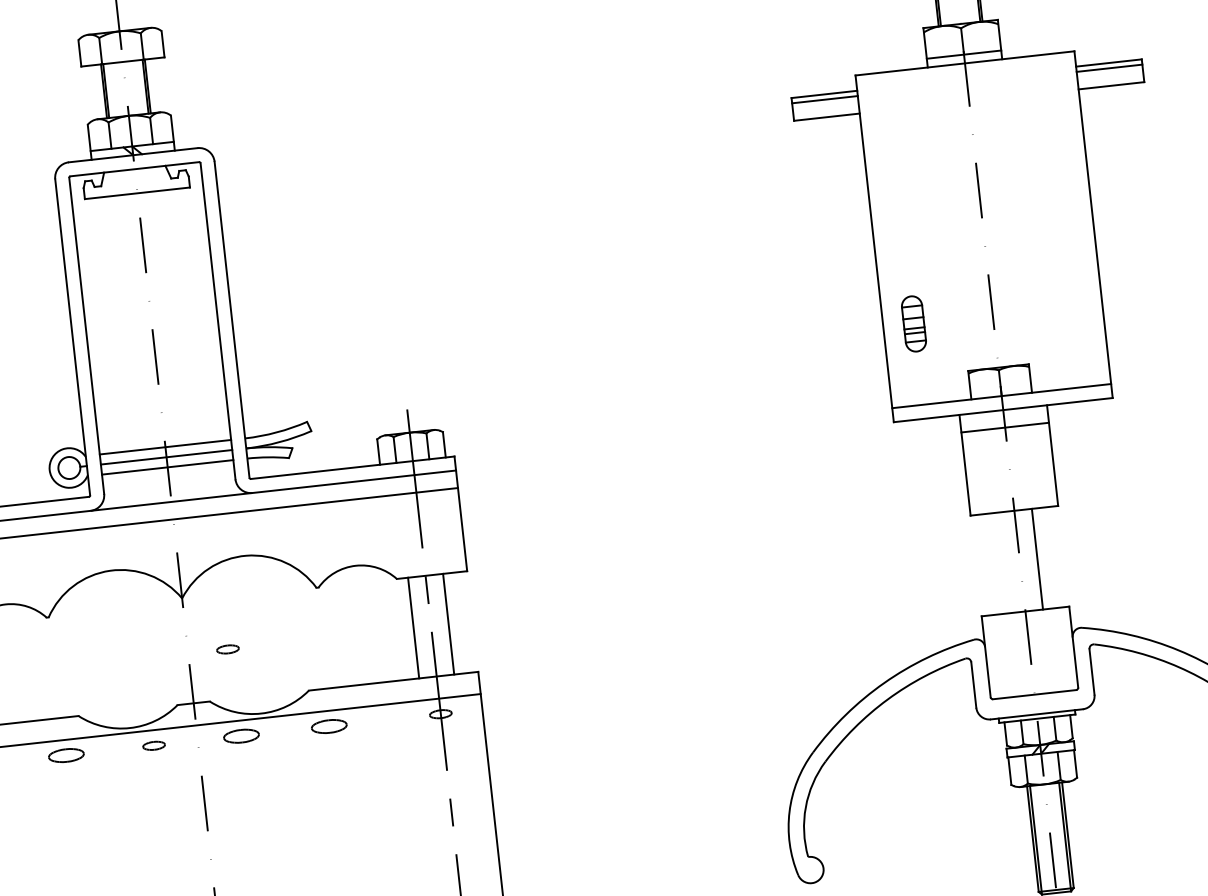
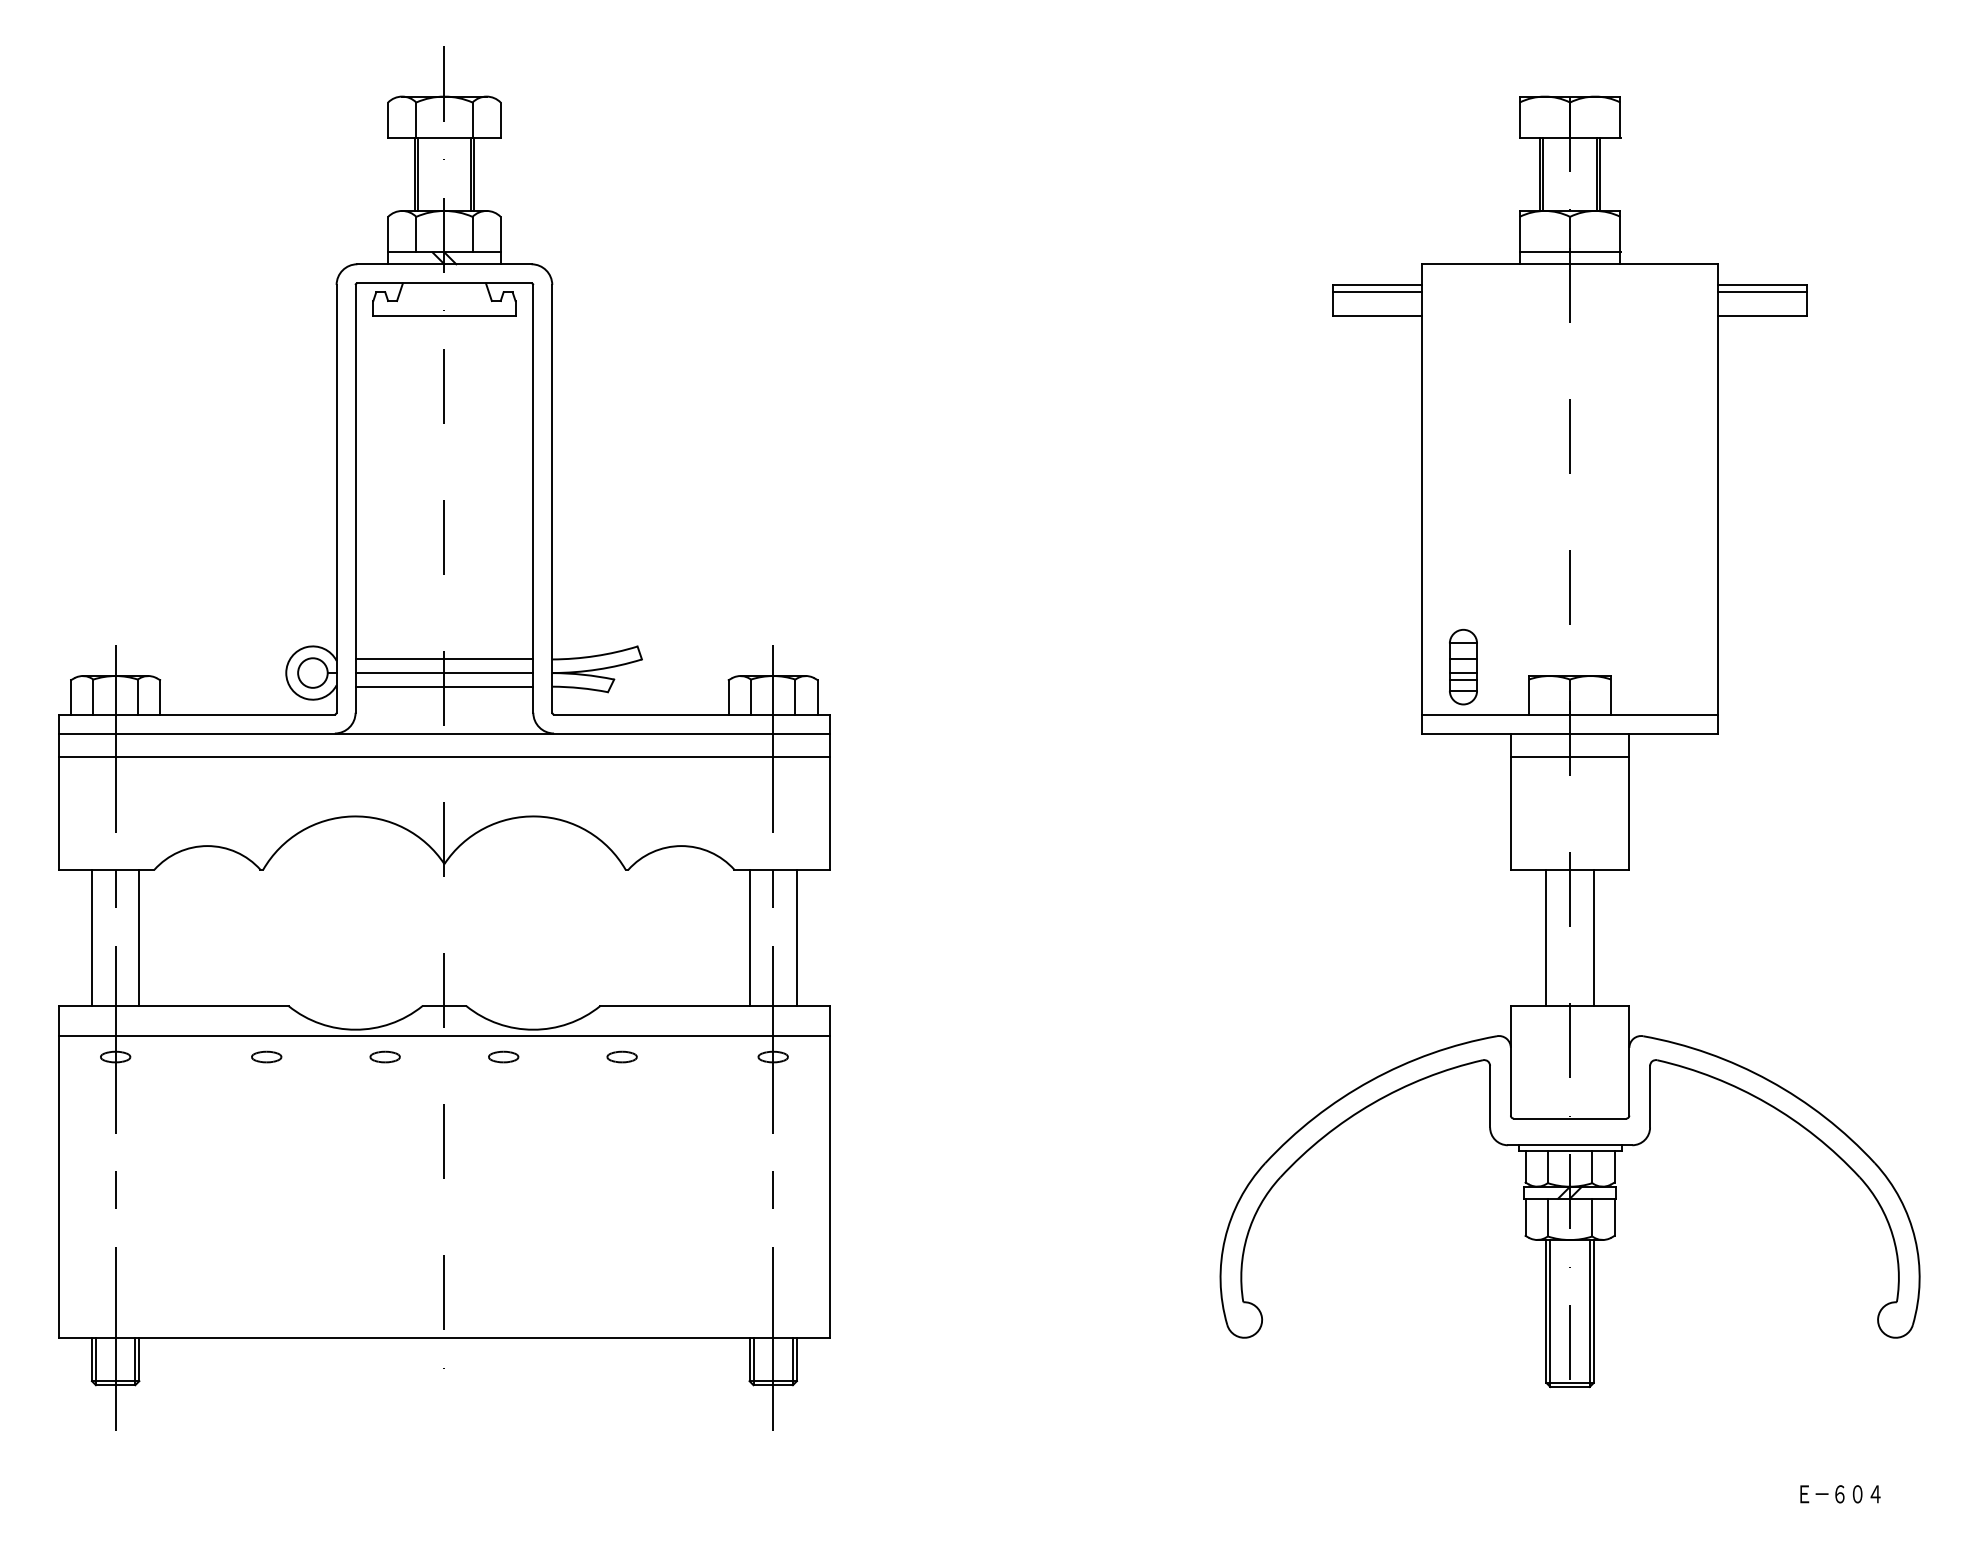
part: (913, 323) -> (1463, 666), moved
line: (1002, 562) -> (1546, 937), added
part: (227, 649) -> (497, 938), removed
part: (328, 726) -> (621, 1056), size x0.62
part: (241, 735) -> (503, 1056), size x0.62
part: (66, 755) -> (266, 1056), size x0.62

